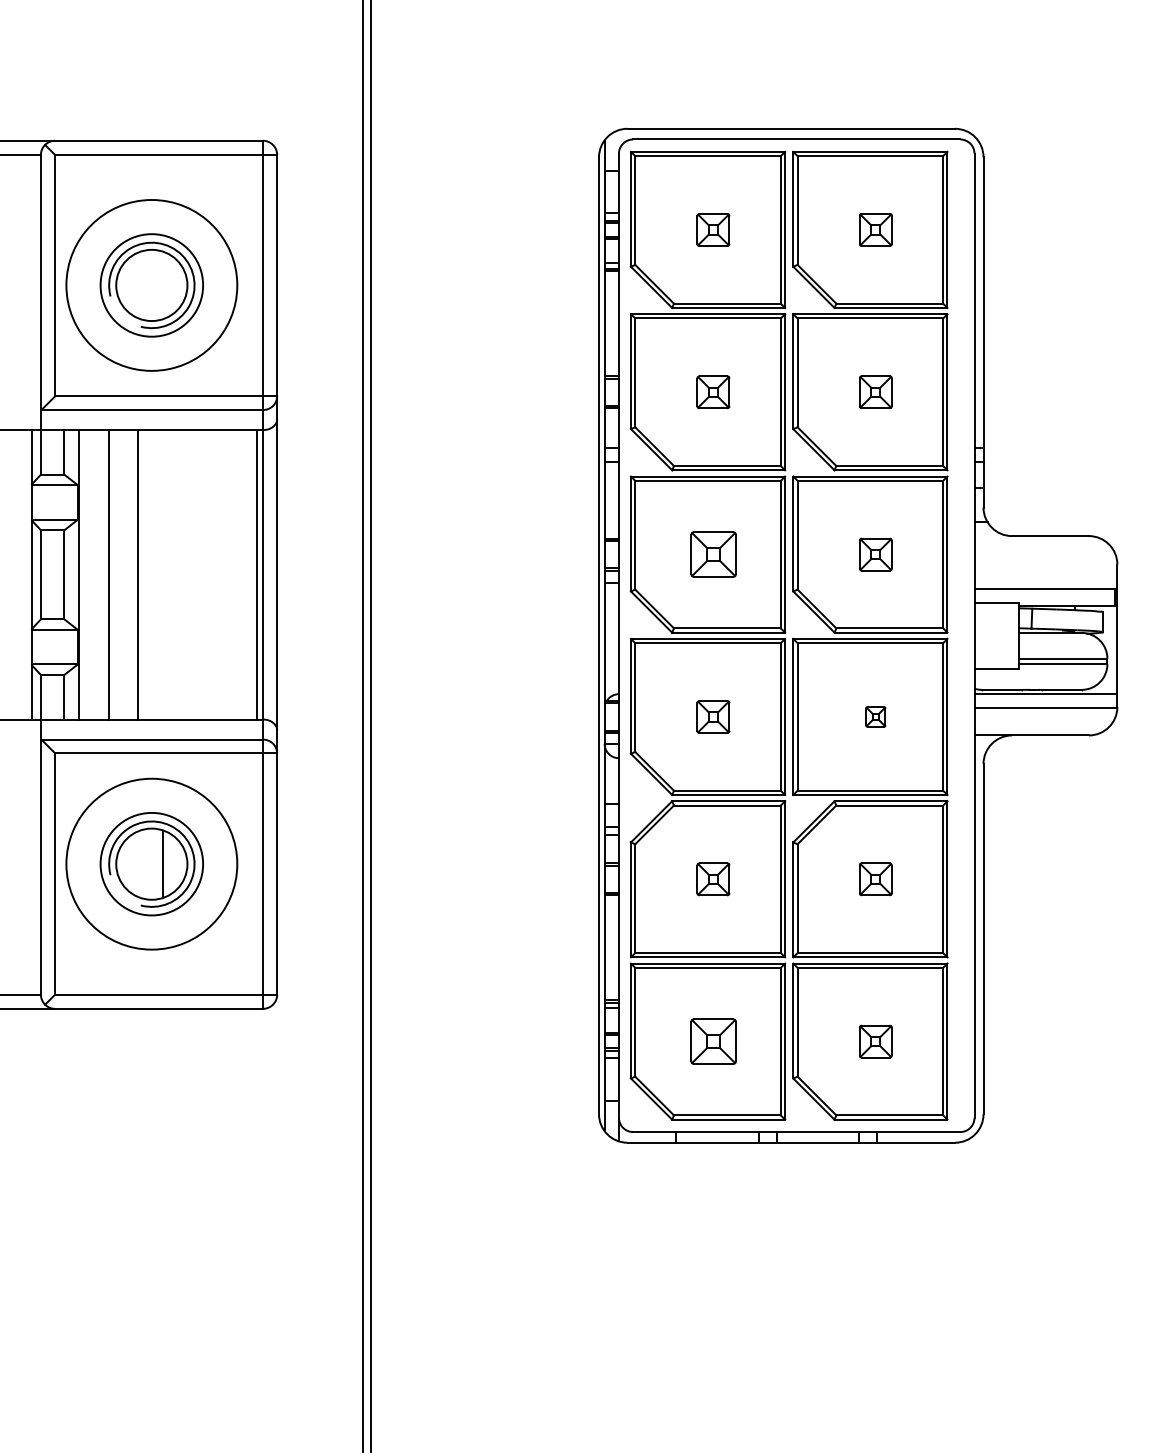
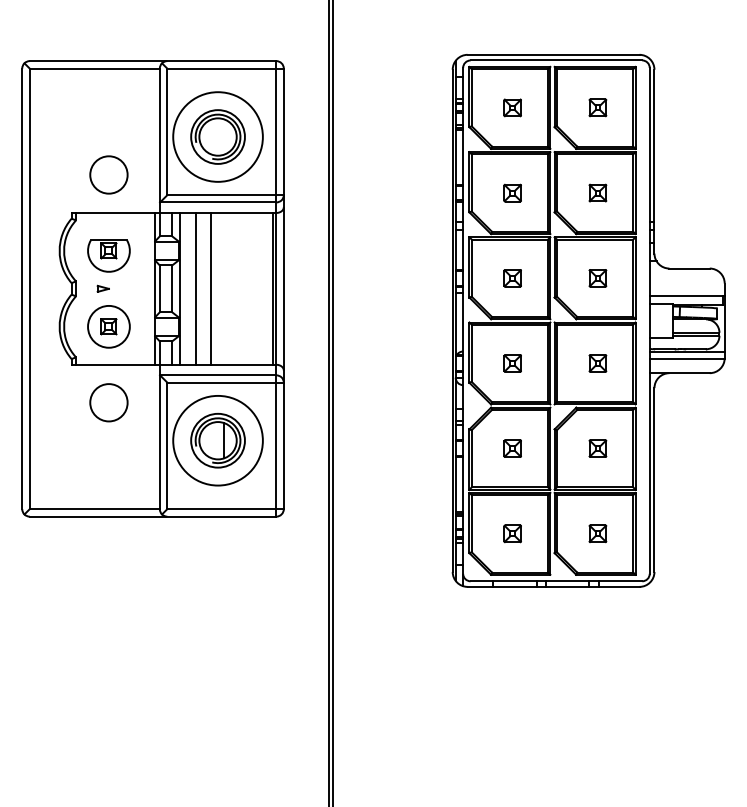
part: (712, 555) -> (512, 278), size x0.71
part: (874, 717) -> (597, 363), size x1.67
part: (712, 1040) -> (512, 533), size x0.71

